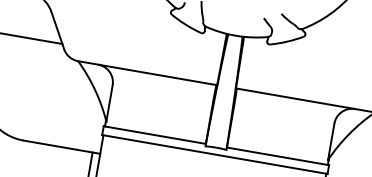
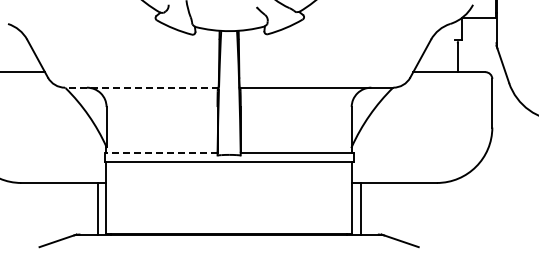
line: (147, 72) -> (141, 87), solid -> dashed
line: (154, 134) -> (160, 152), solid -> dashed

